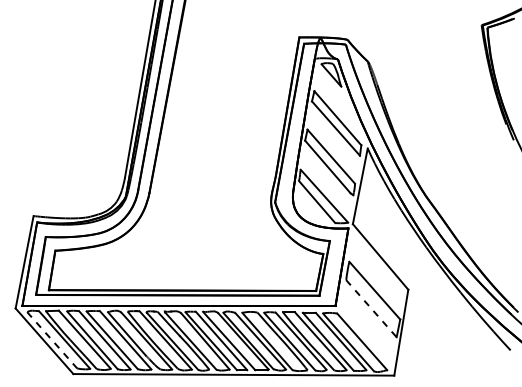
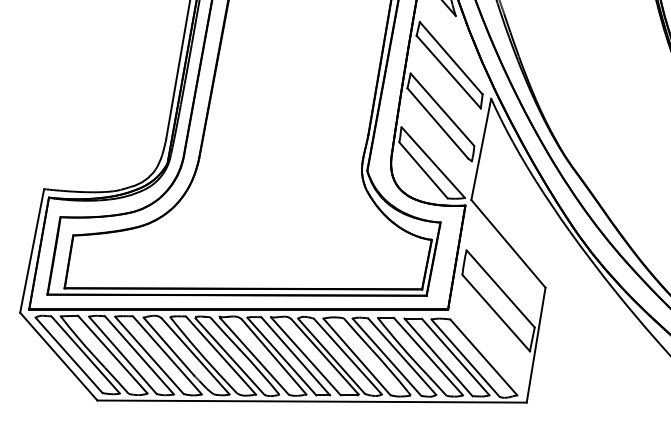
line: (371, 309) -> (496, 314), dashed -> solid
line: (52, 340) -> (69, 355), dashed -> solid

